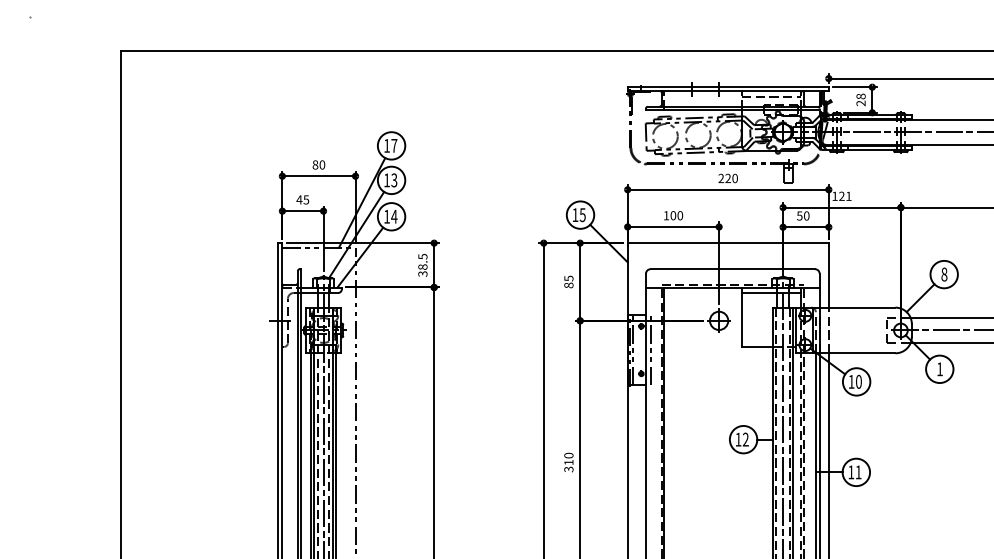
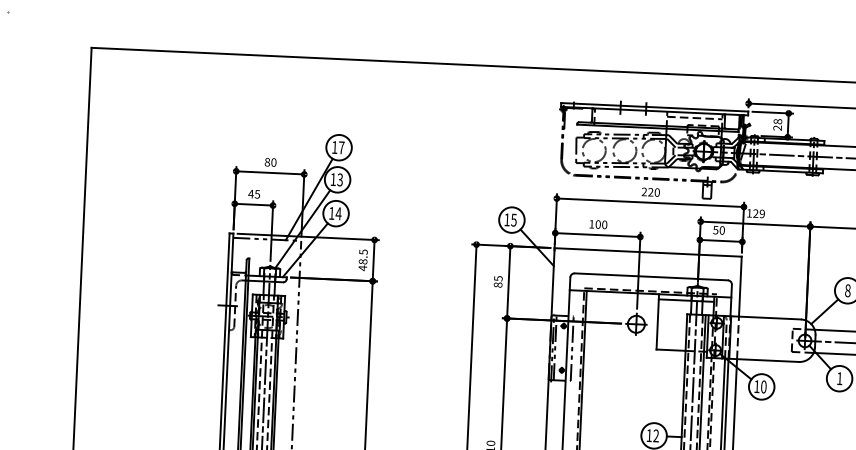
text: (848, 195) -> (762, 213), 121 -> 129
text: (422, 274) -> (362, 268), 38.5 -> 48.5

